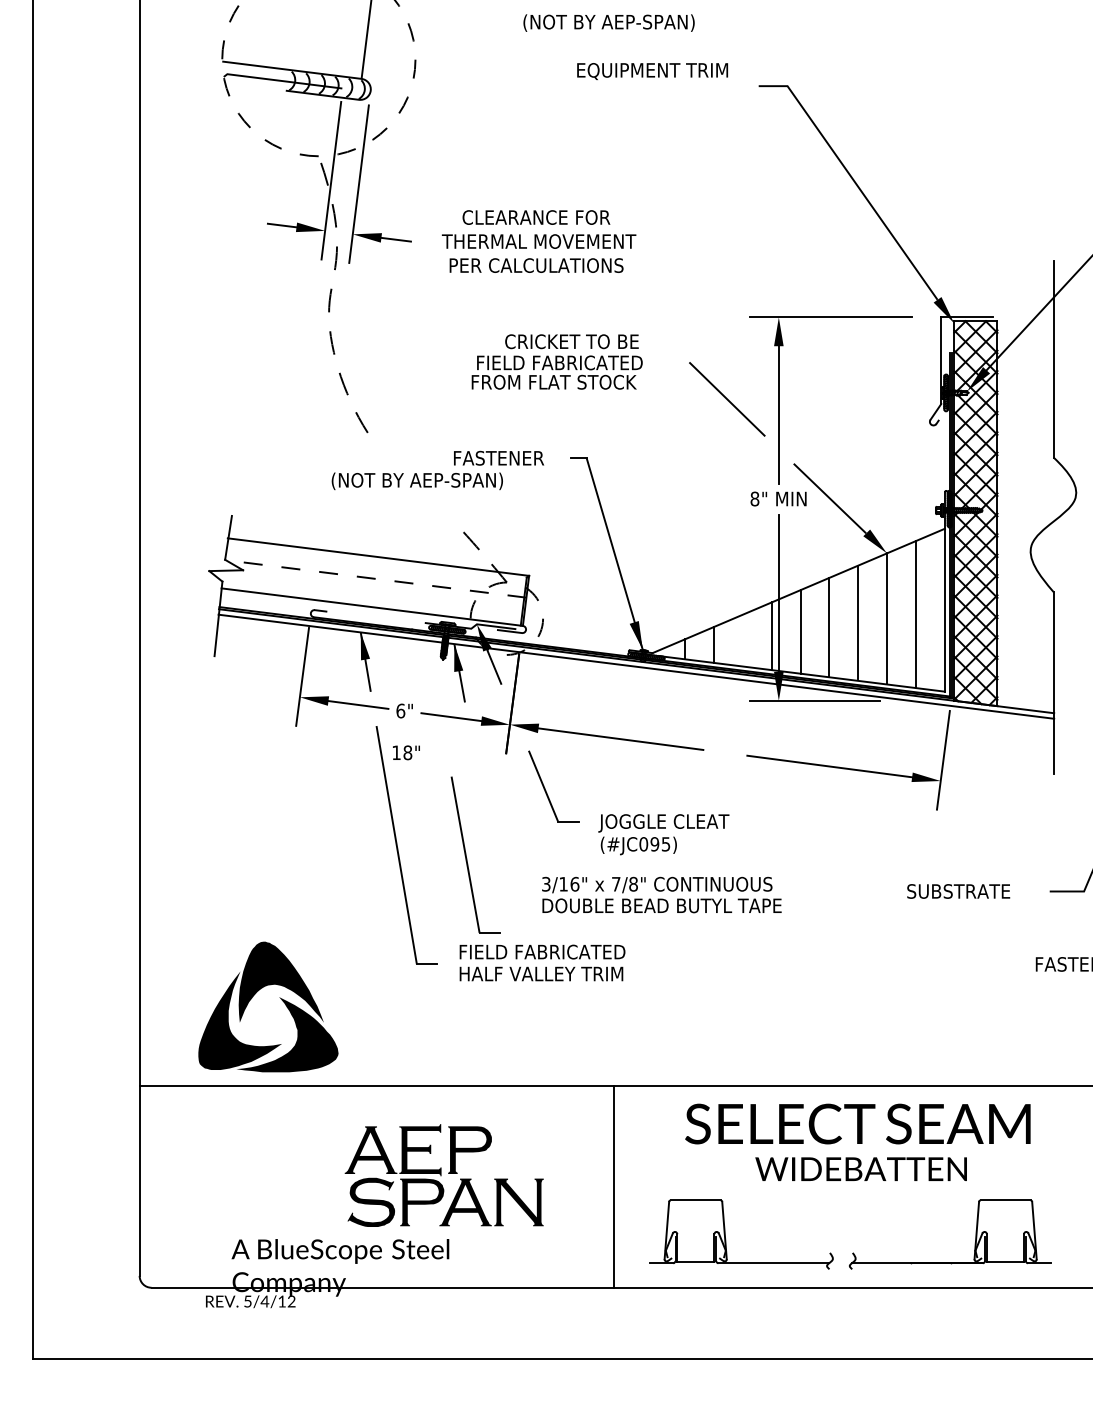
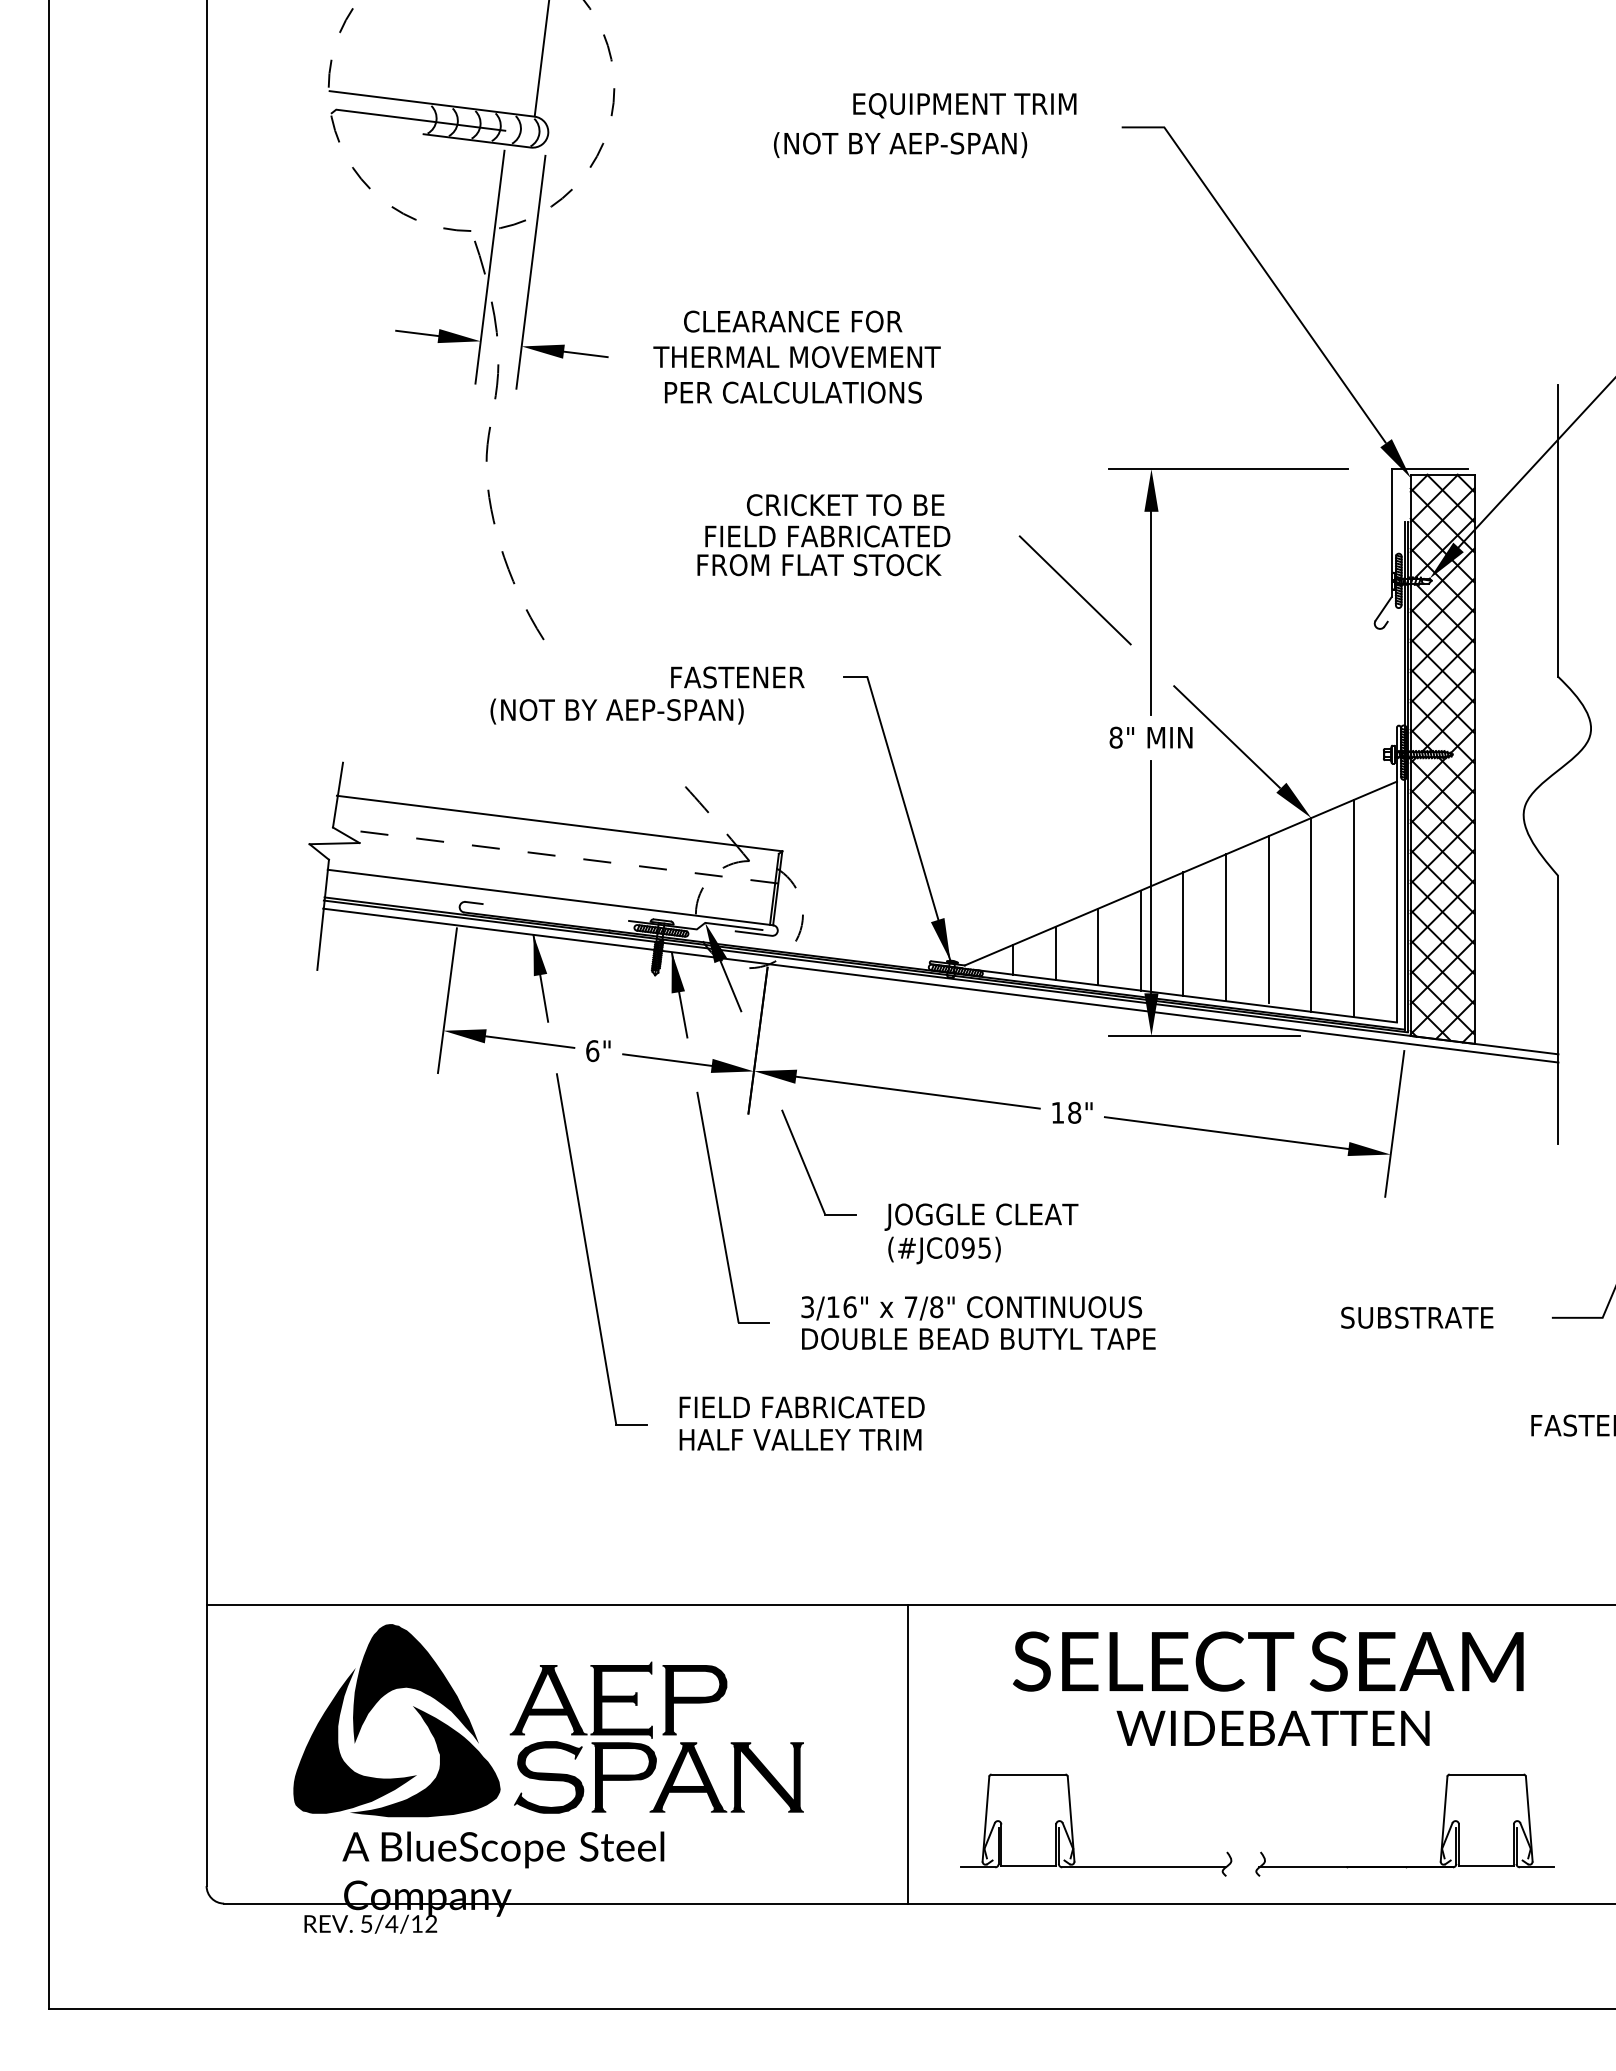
text: (608, 22) -> (899, 144), moved
line: (742, 640) -> (1097, 946), added
text: (406, 752) -> (1072, 1112), moved
part: (467, 858) -> (720, 1212), moved
part: (279, 997) -> (413, 1706), moved

